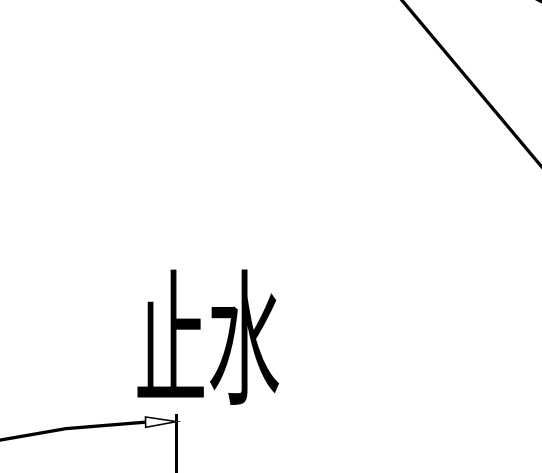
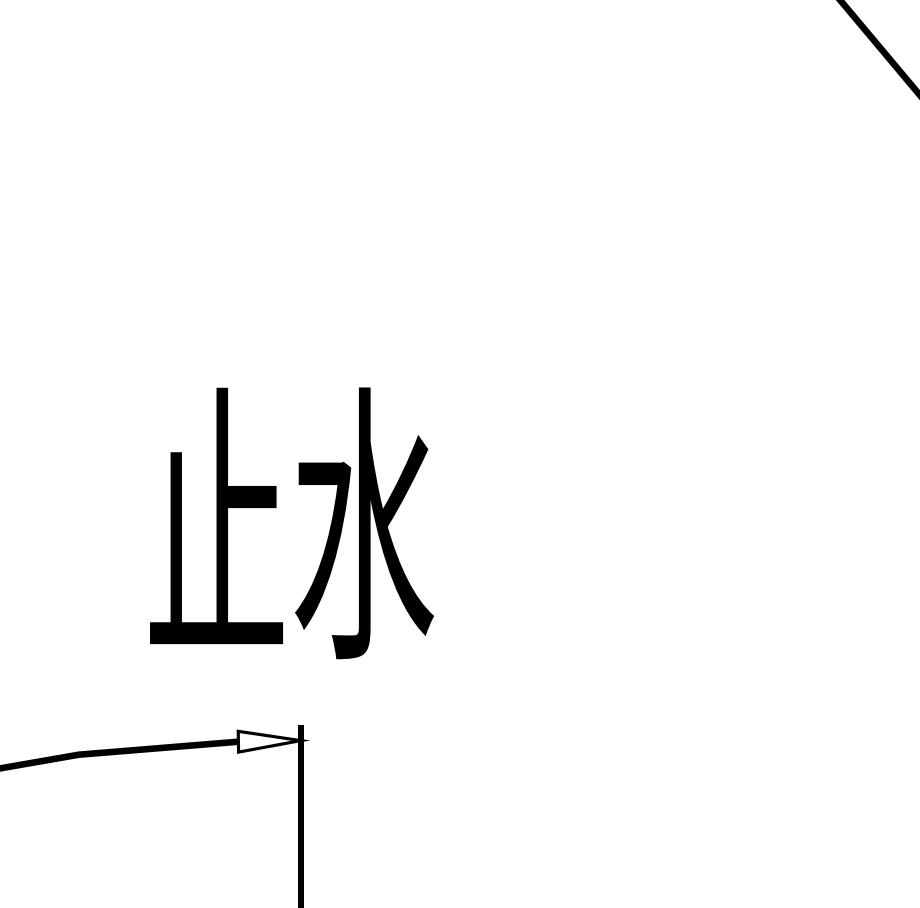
text: (207, 336) -> (290, 521), moved

